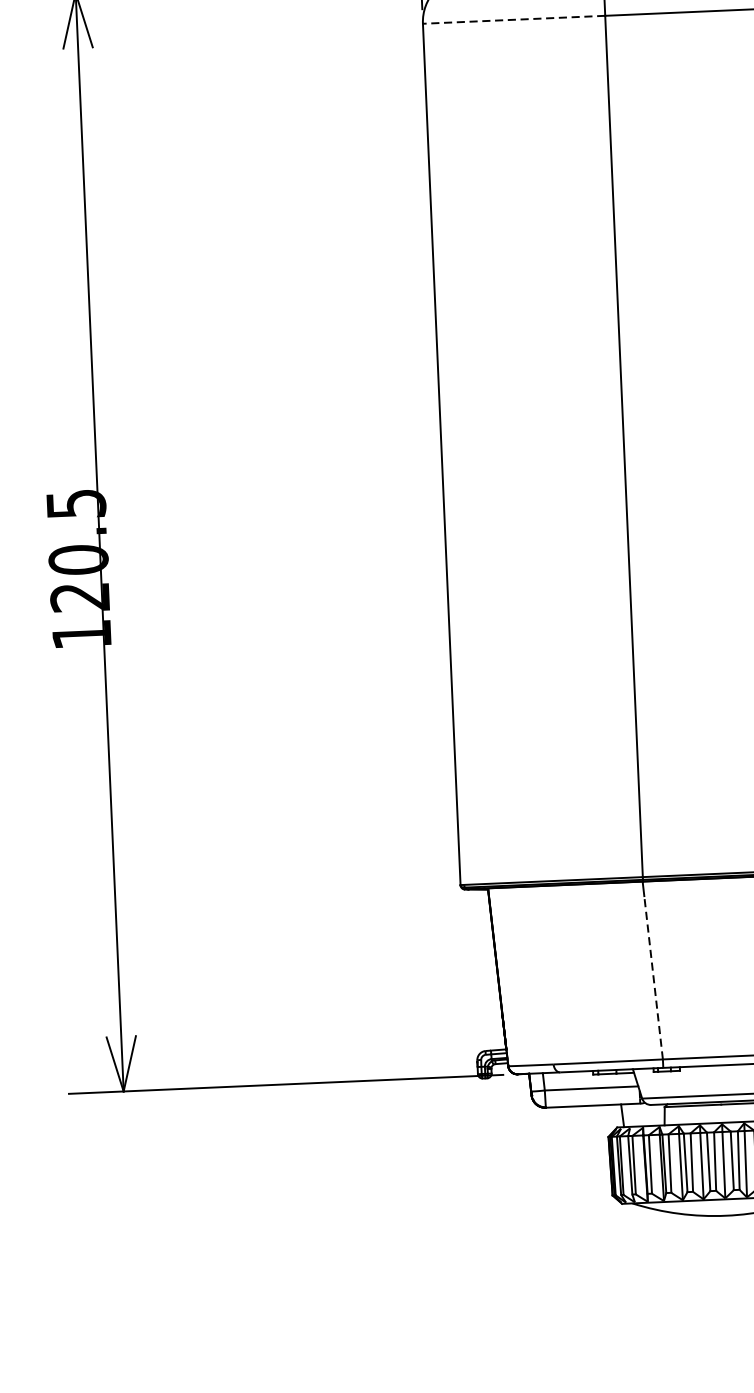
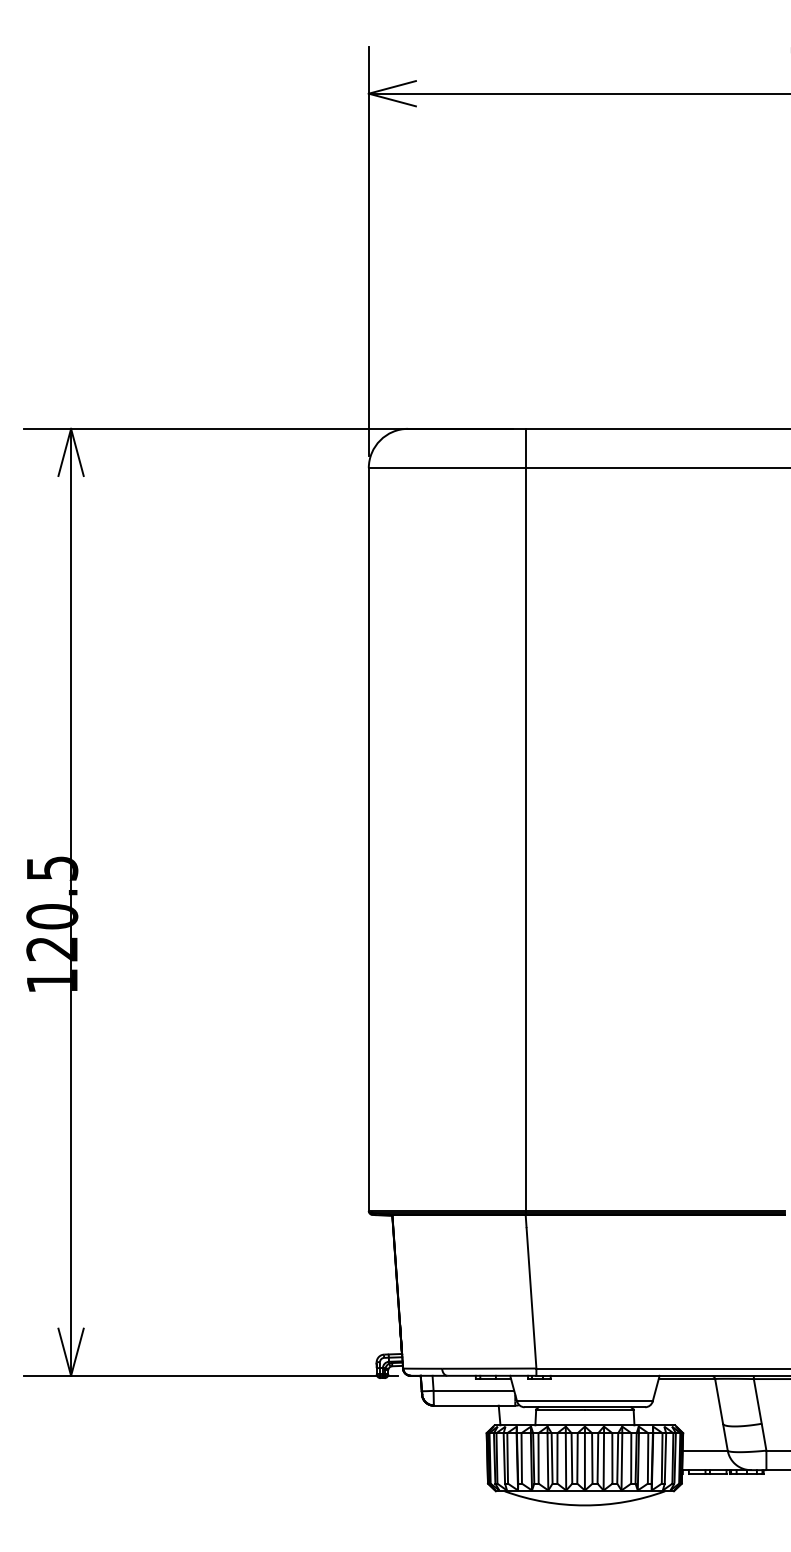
line: (514, 20) -> (447, 468), dashed -> solid
line: (653, 977) -> (531, 1297), dashed -> solid

